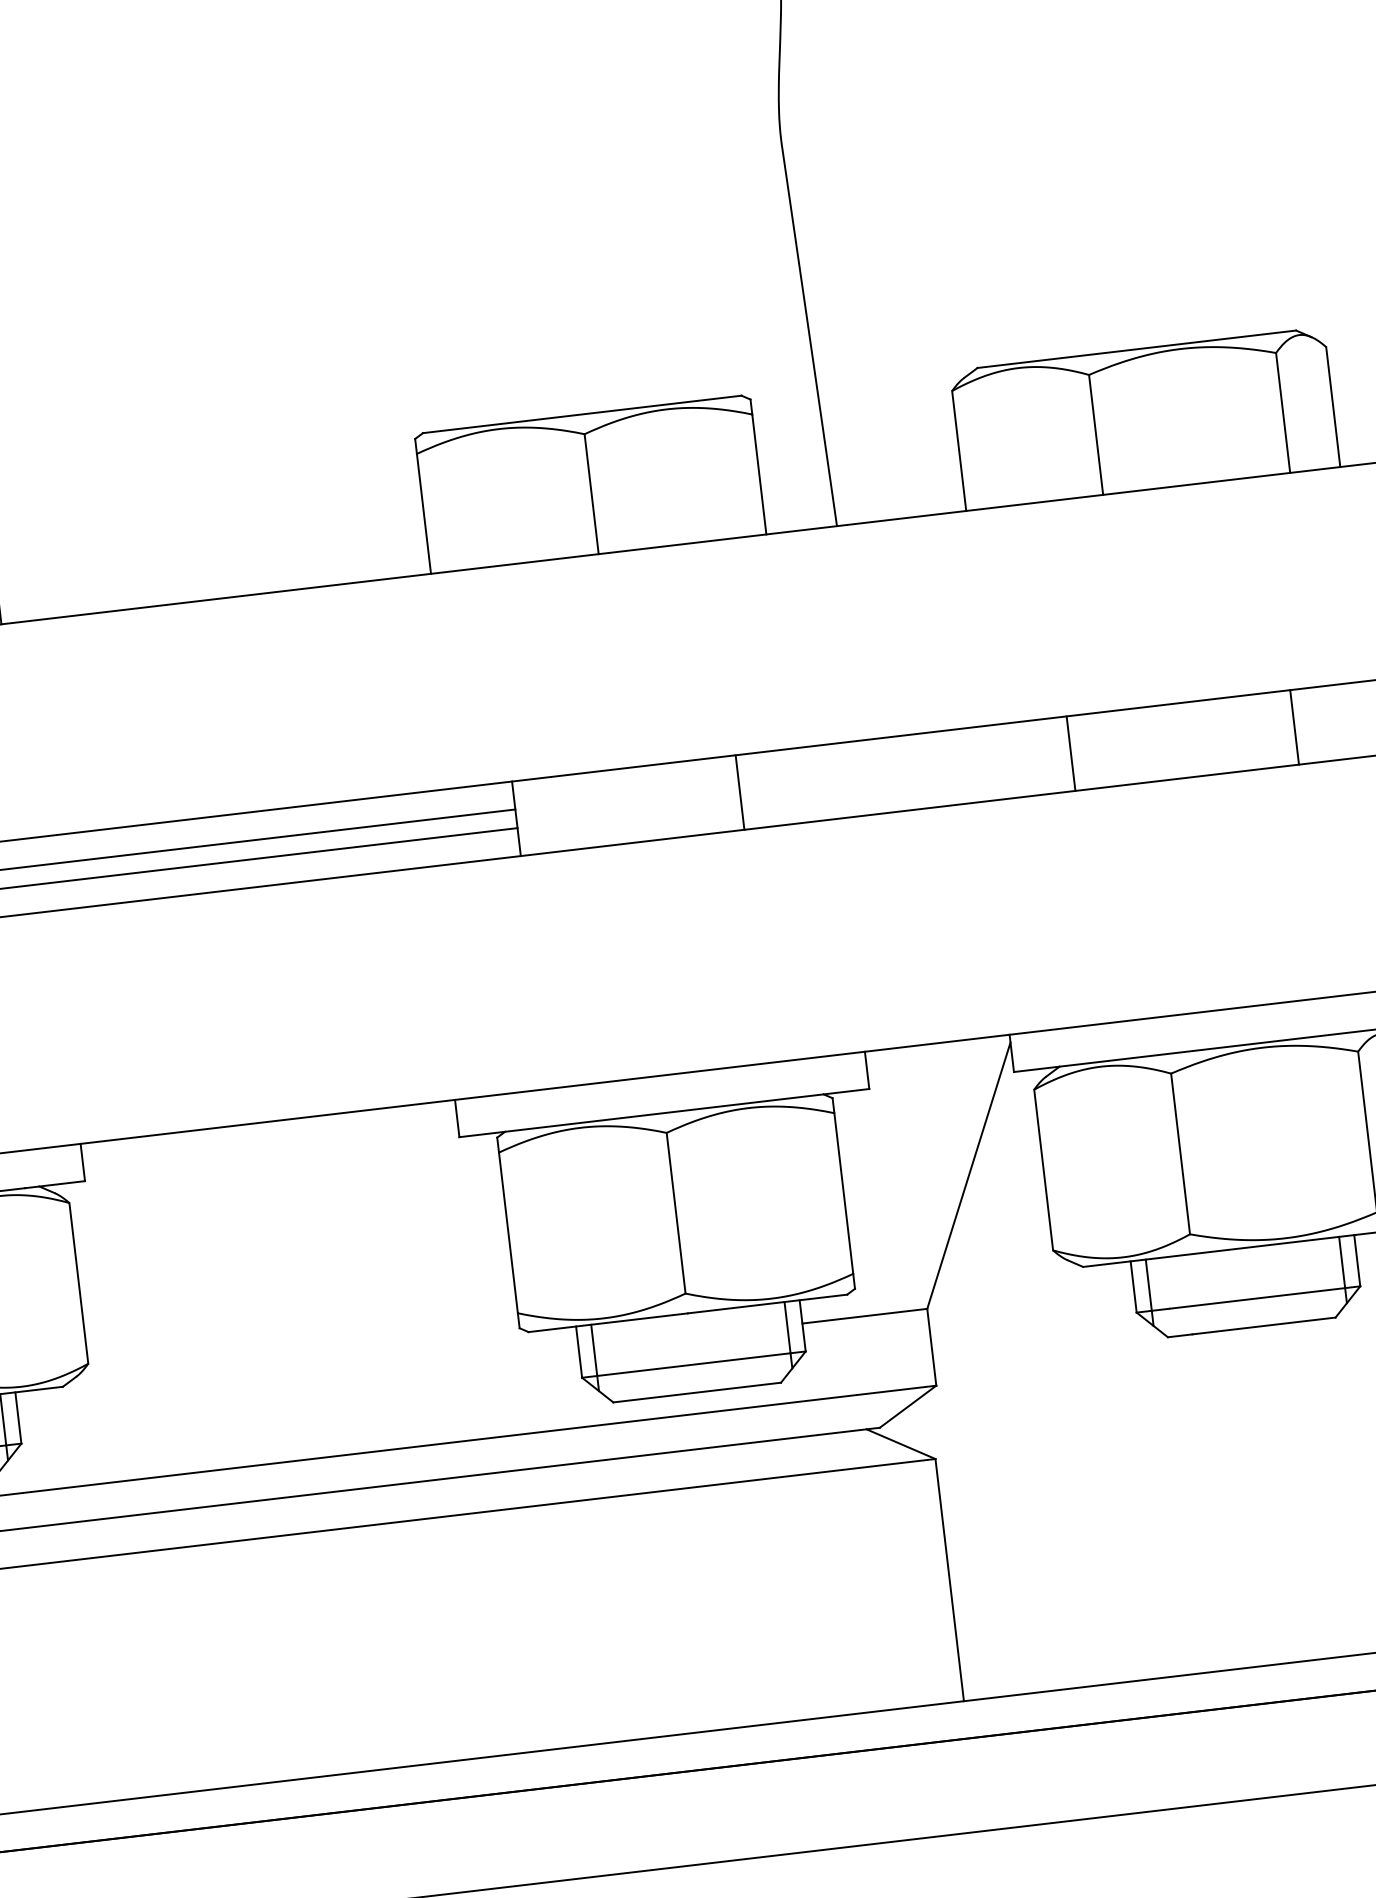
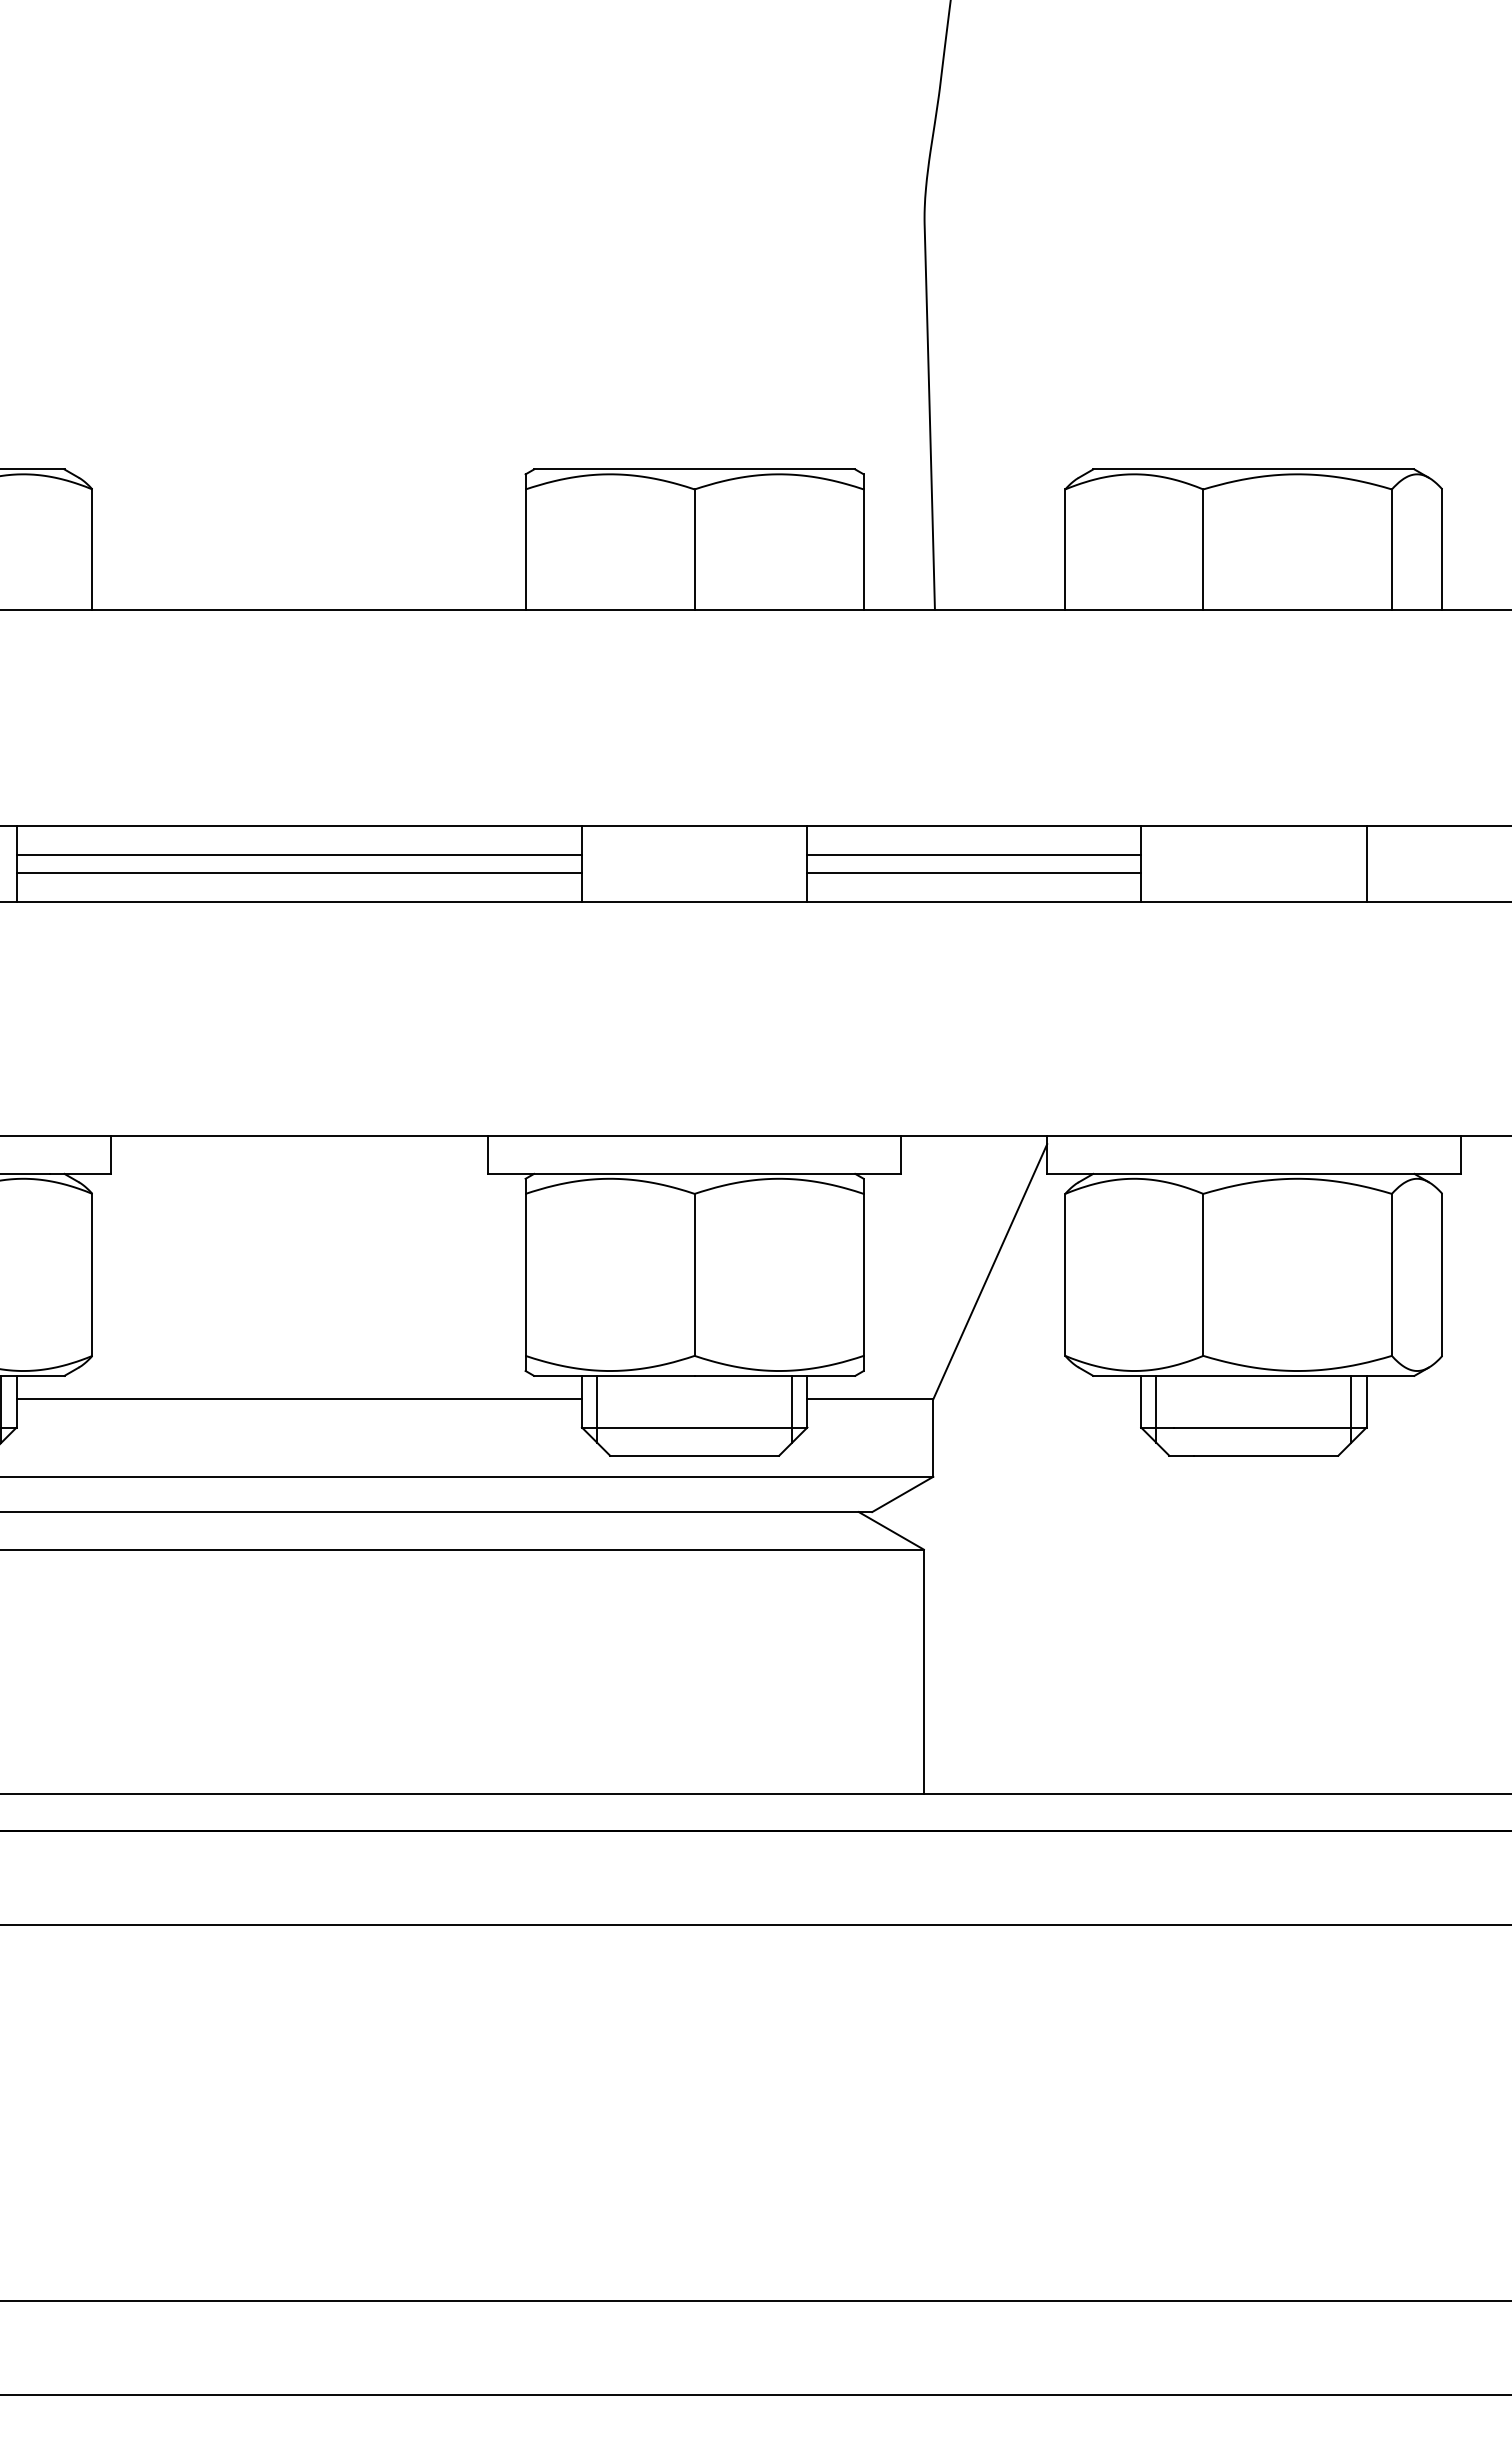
line: (904, 763) -> (974, 854), added
line: (906, 782) -> (974, 873), added
line: (297, 1382) -> (298, 1399), added

